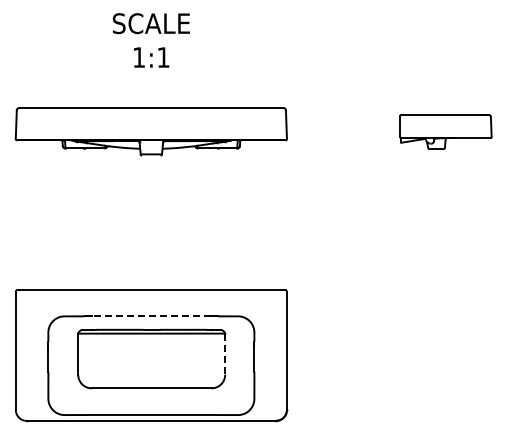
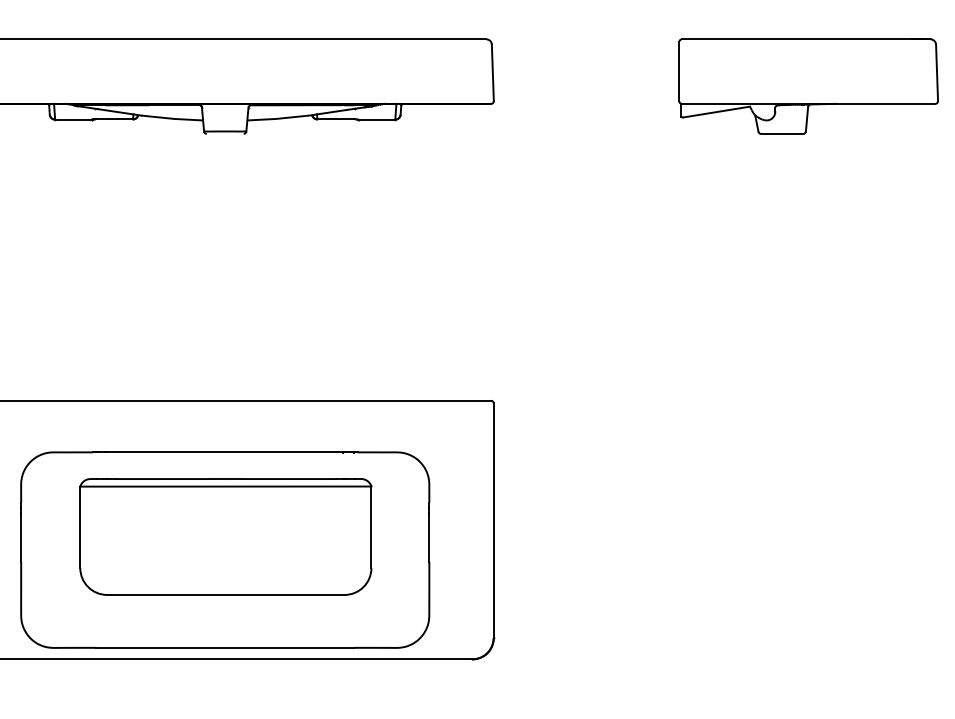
part: (445, 131) -> (807, 86), size x1.43
line: (151, 316) -> (225, 452), dashed -> solid
line: (225, 354) -> (372, 527), dashed -> solid

